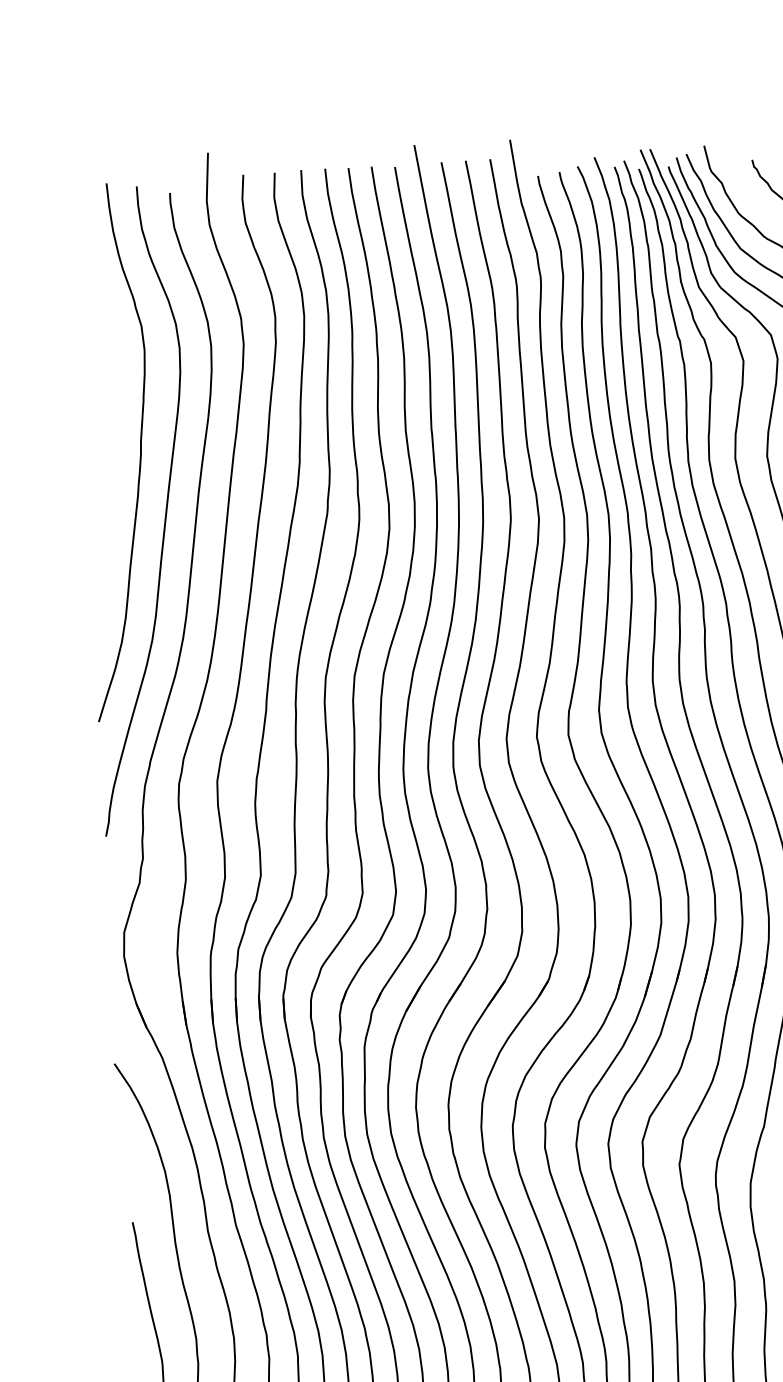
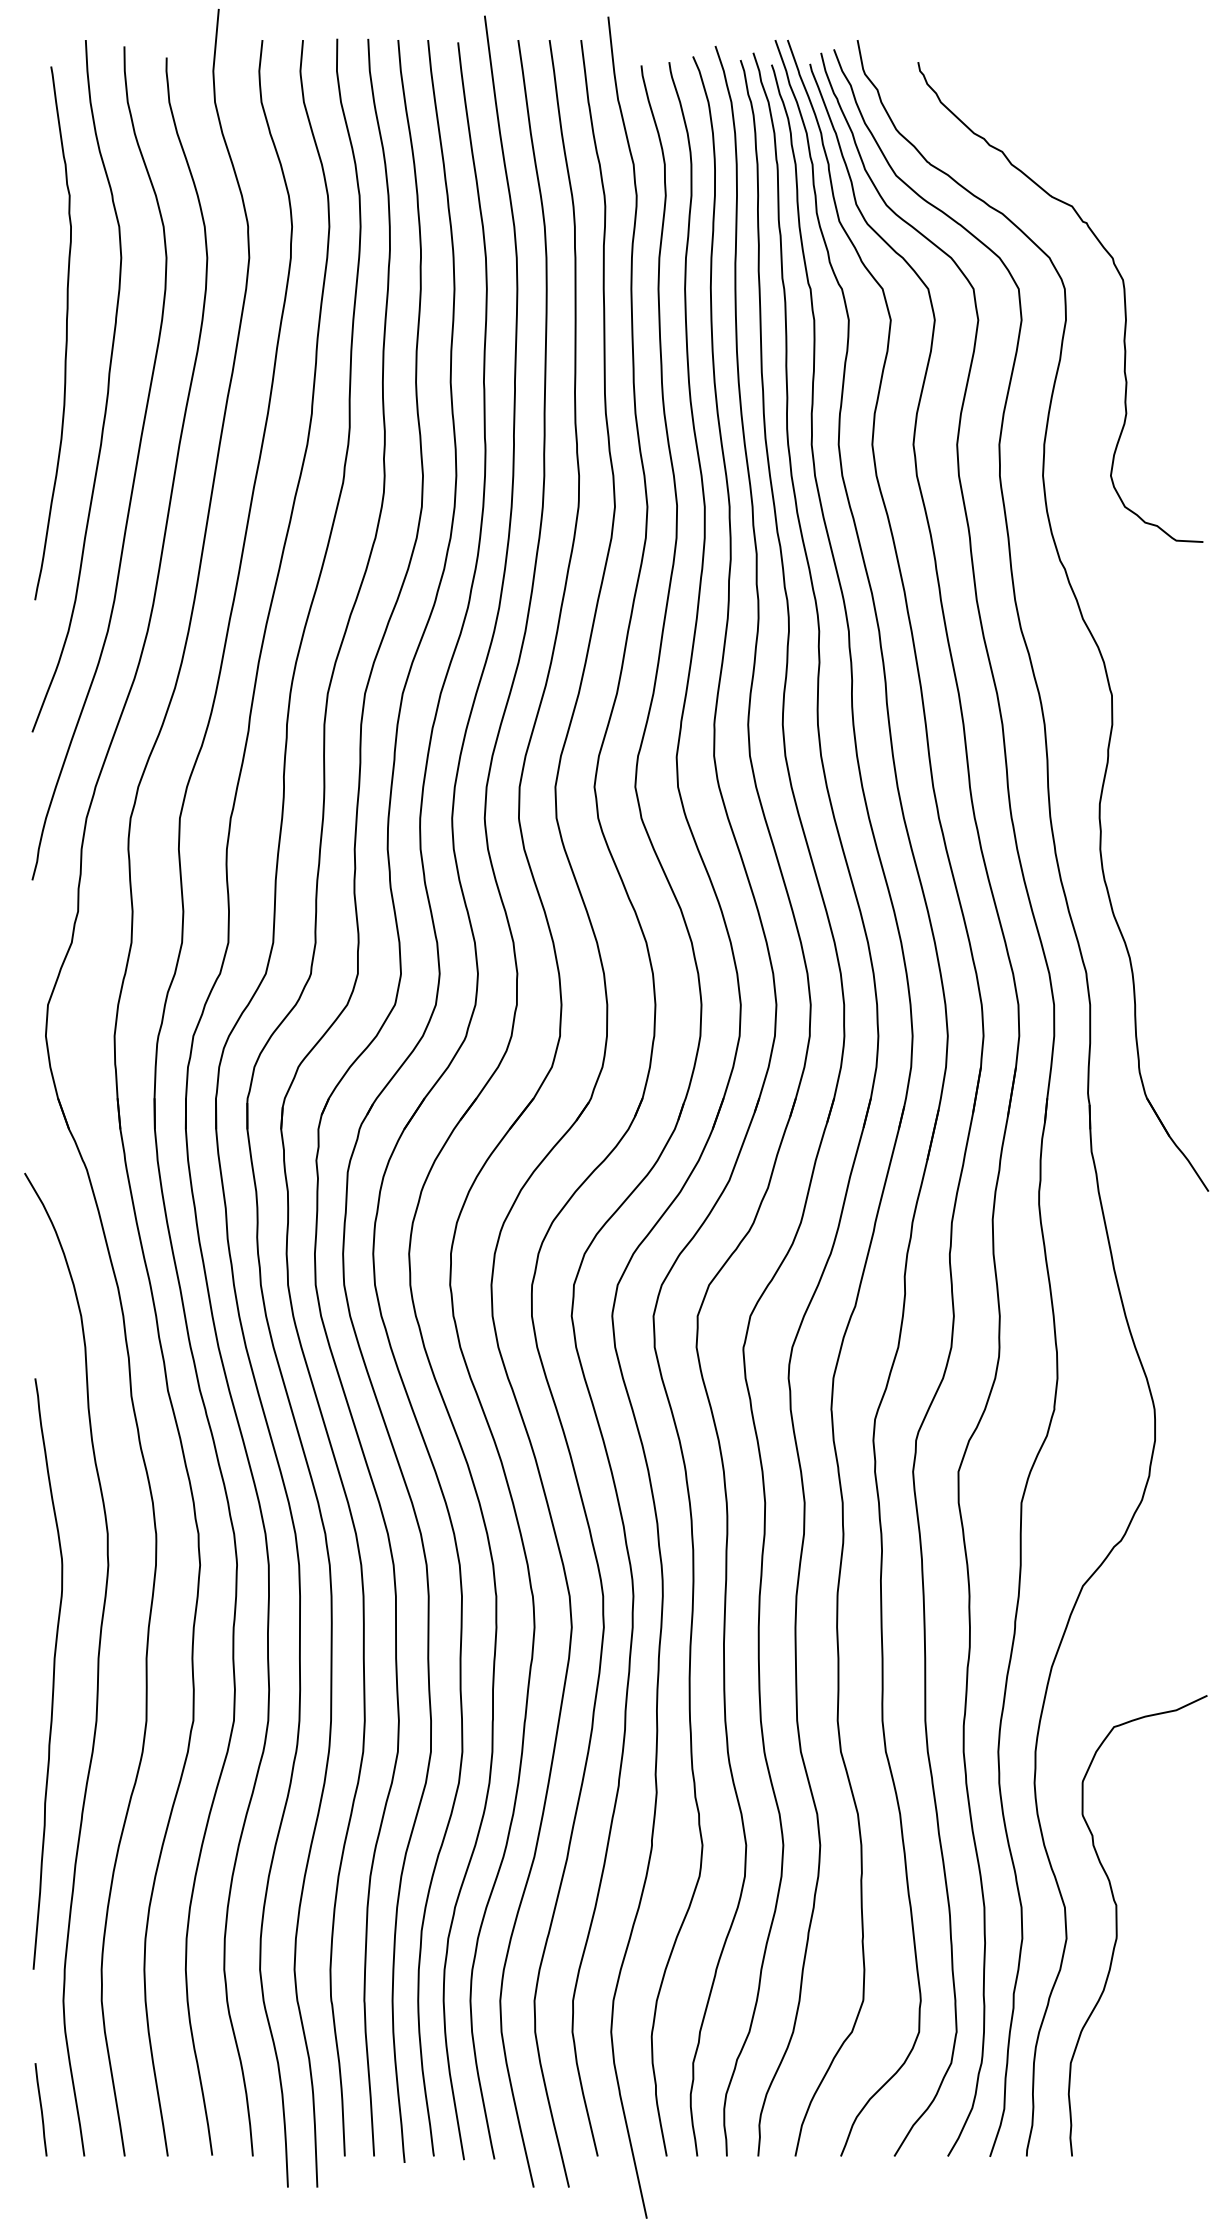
curve: (105, 413) -> (65, 336), added

